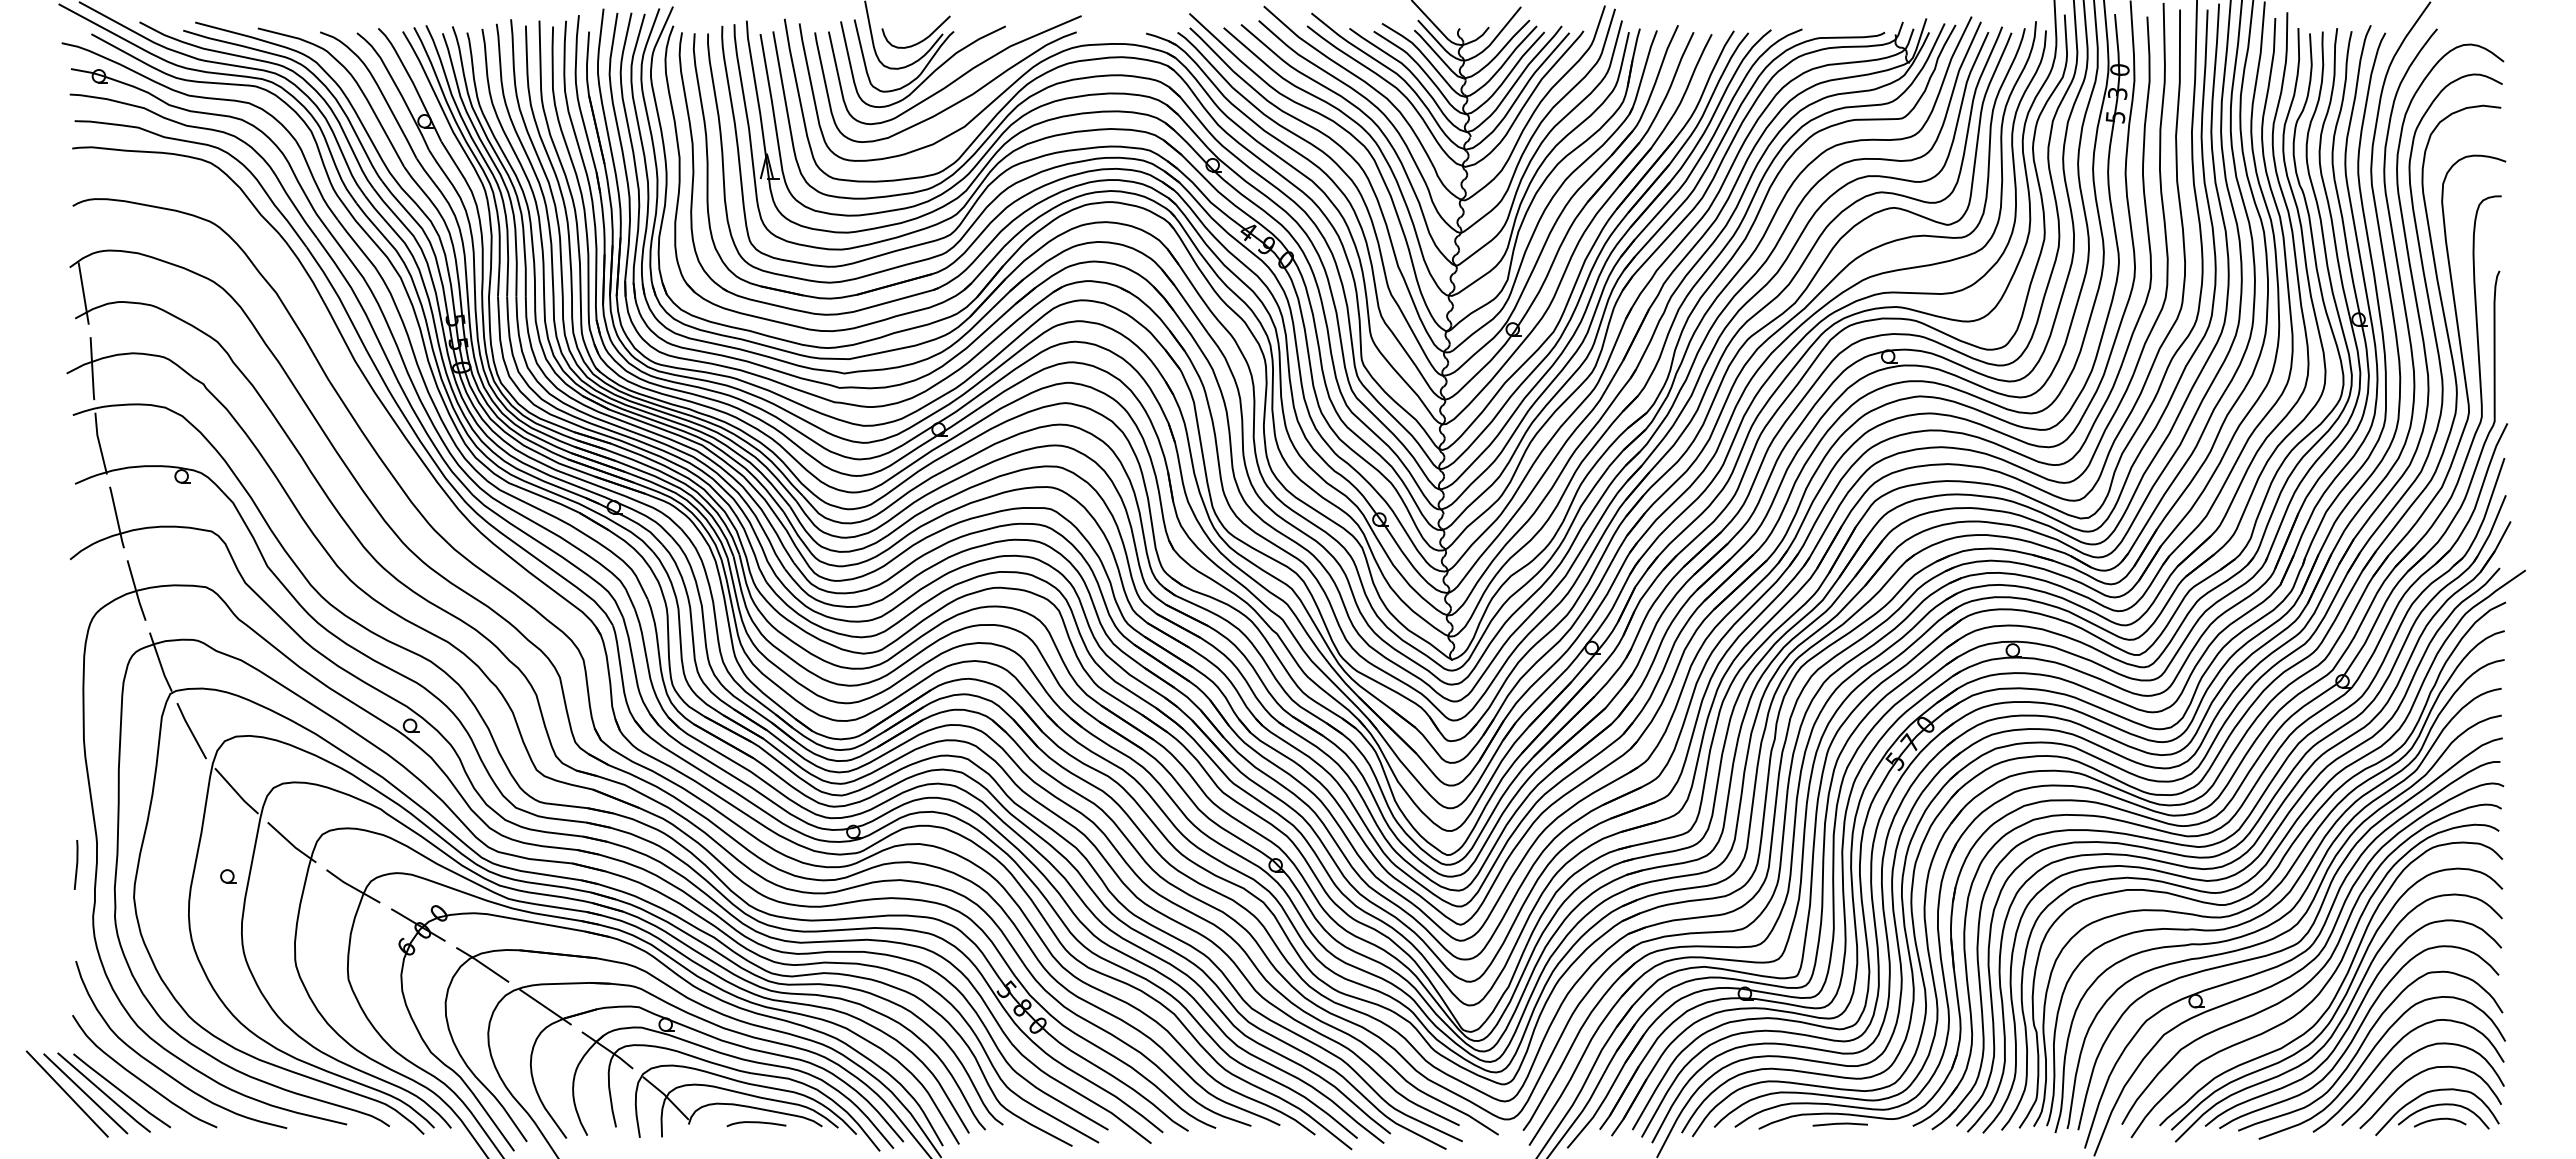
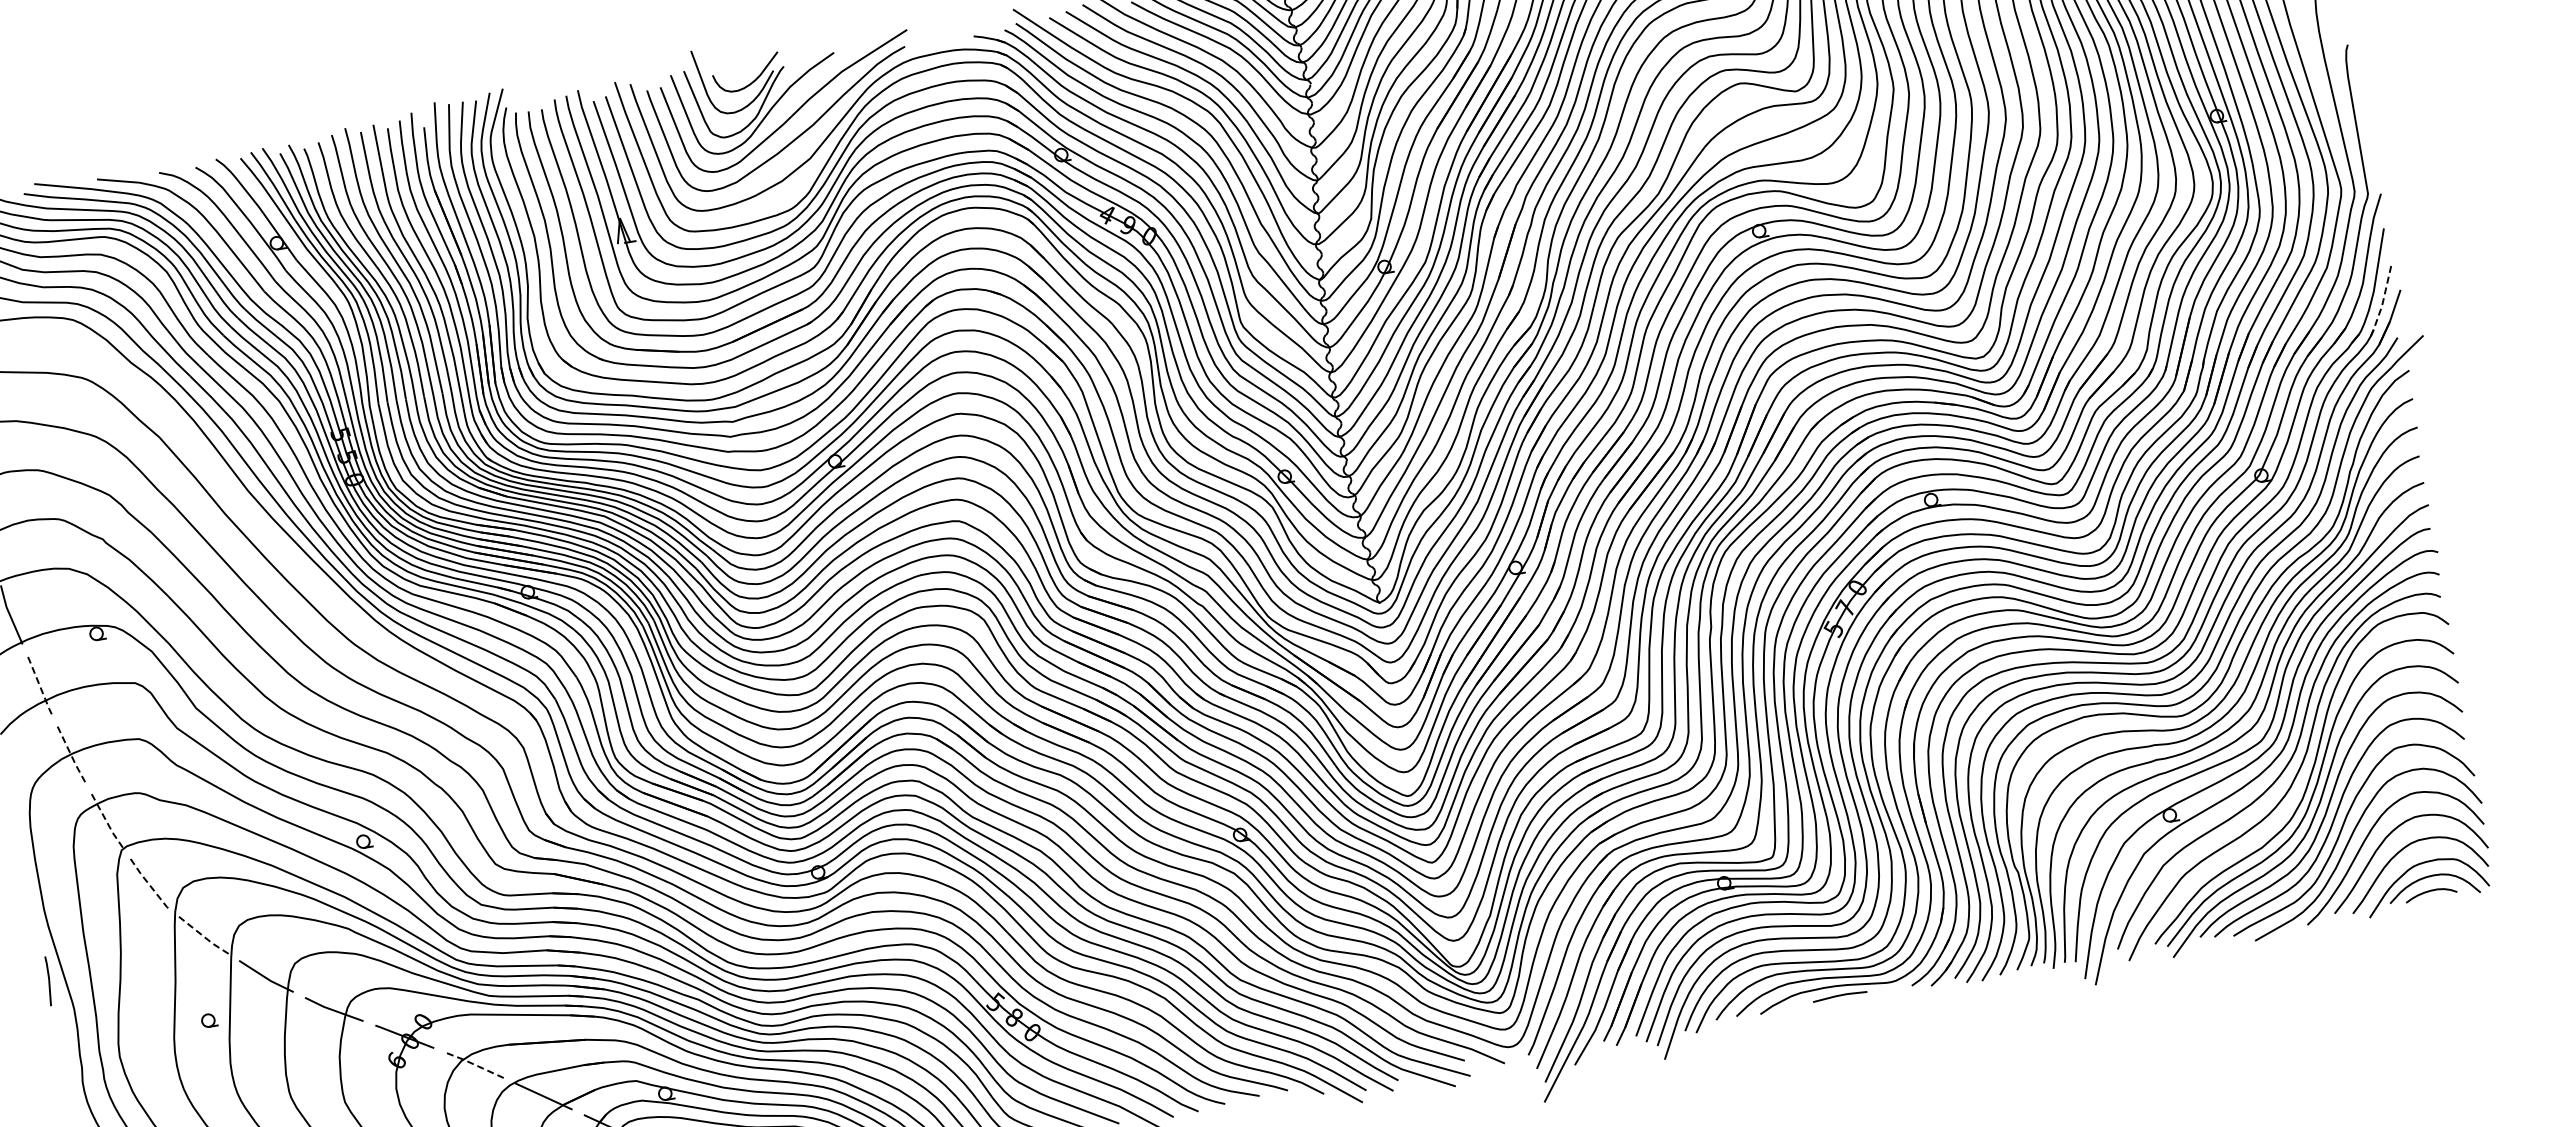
line: (116, 517) -> (39, 685), solid -> dashed
line: (2491, 530) -> (2383, 301), solid -> dashed
line: (136, 591) -> (71, 754), solid -> dashed
line: (160, 662) -> (106, 820), solid -> dashed
line: (191, 731) -> (148, 883), solid -> dashed
line: (235, 791) -> (202, 935), solid -> dashed
line: (76, 864) -> (48, 980), moved
line: (482, 964) -> (474, 1064), solid -> dashed

